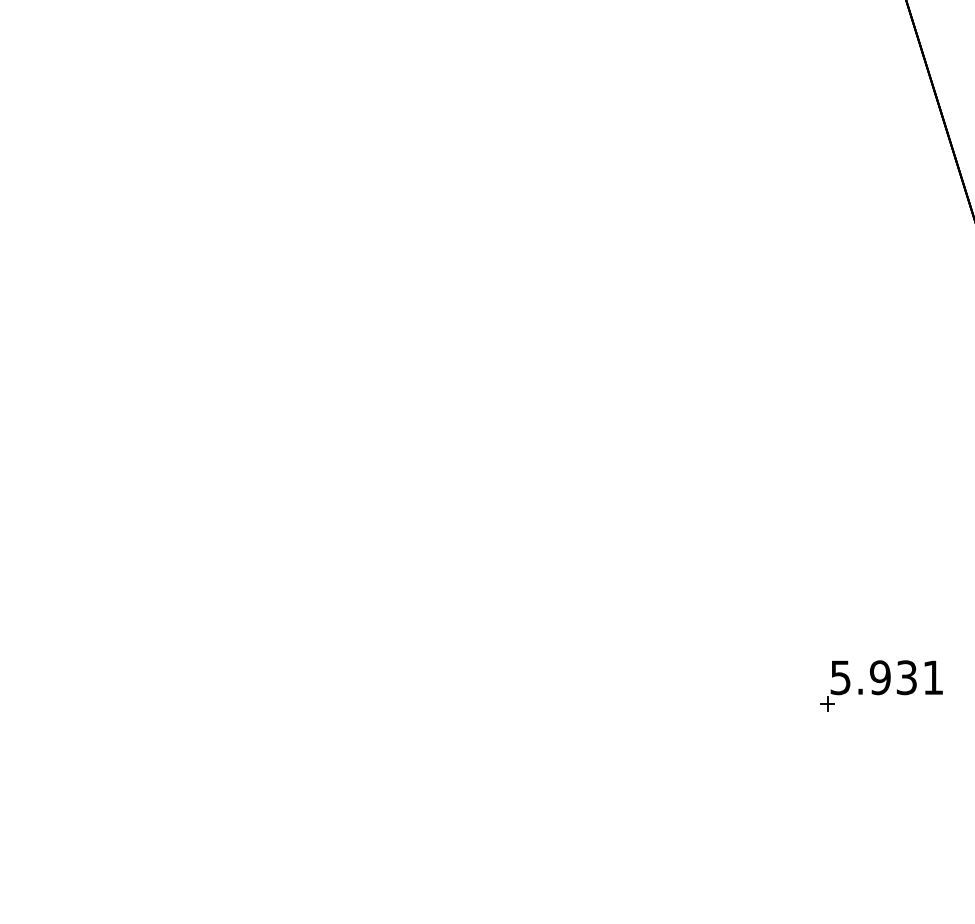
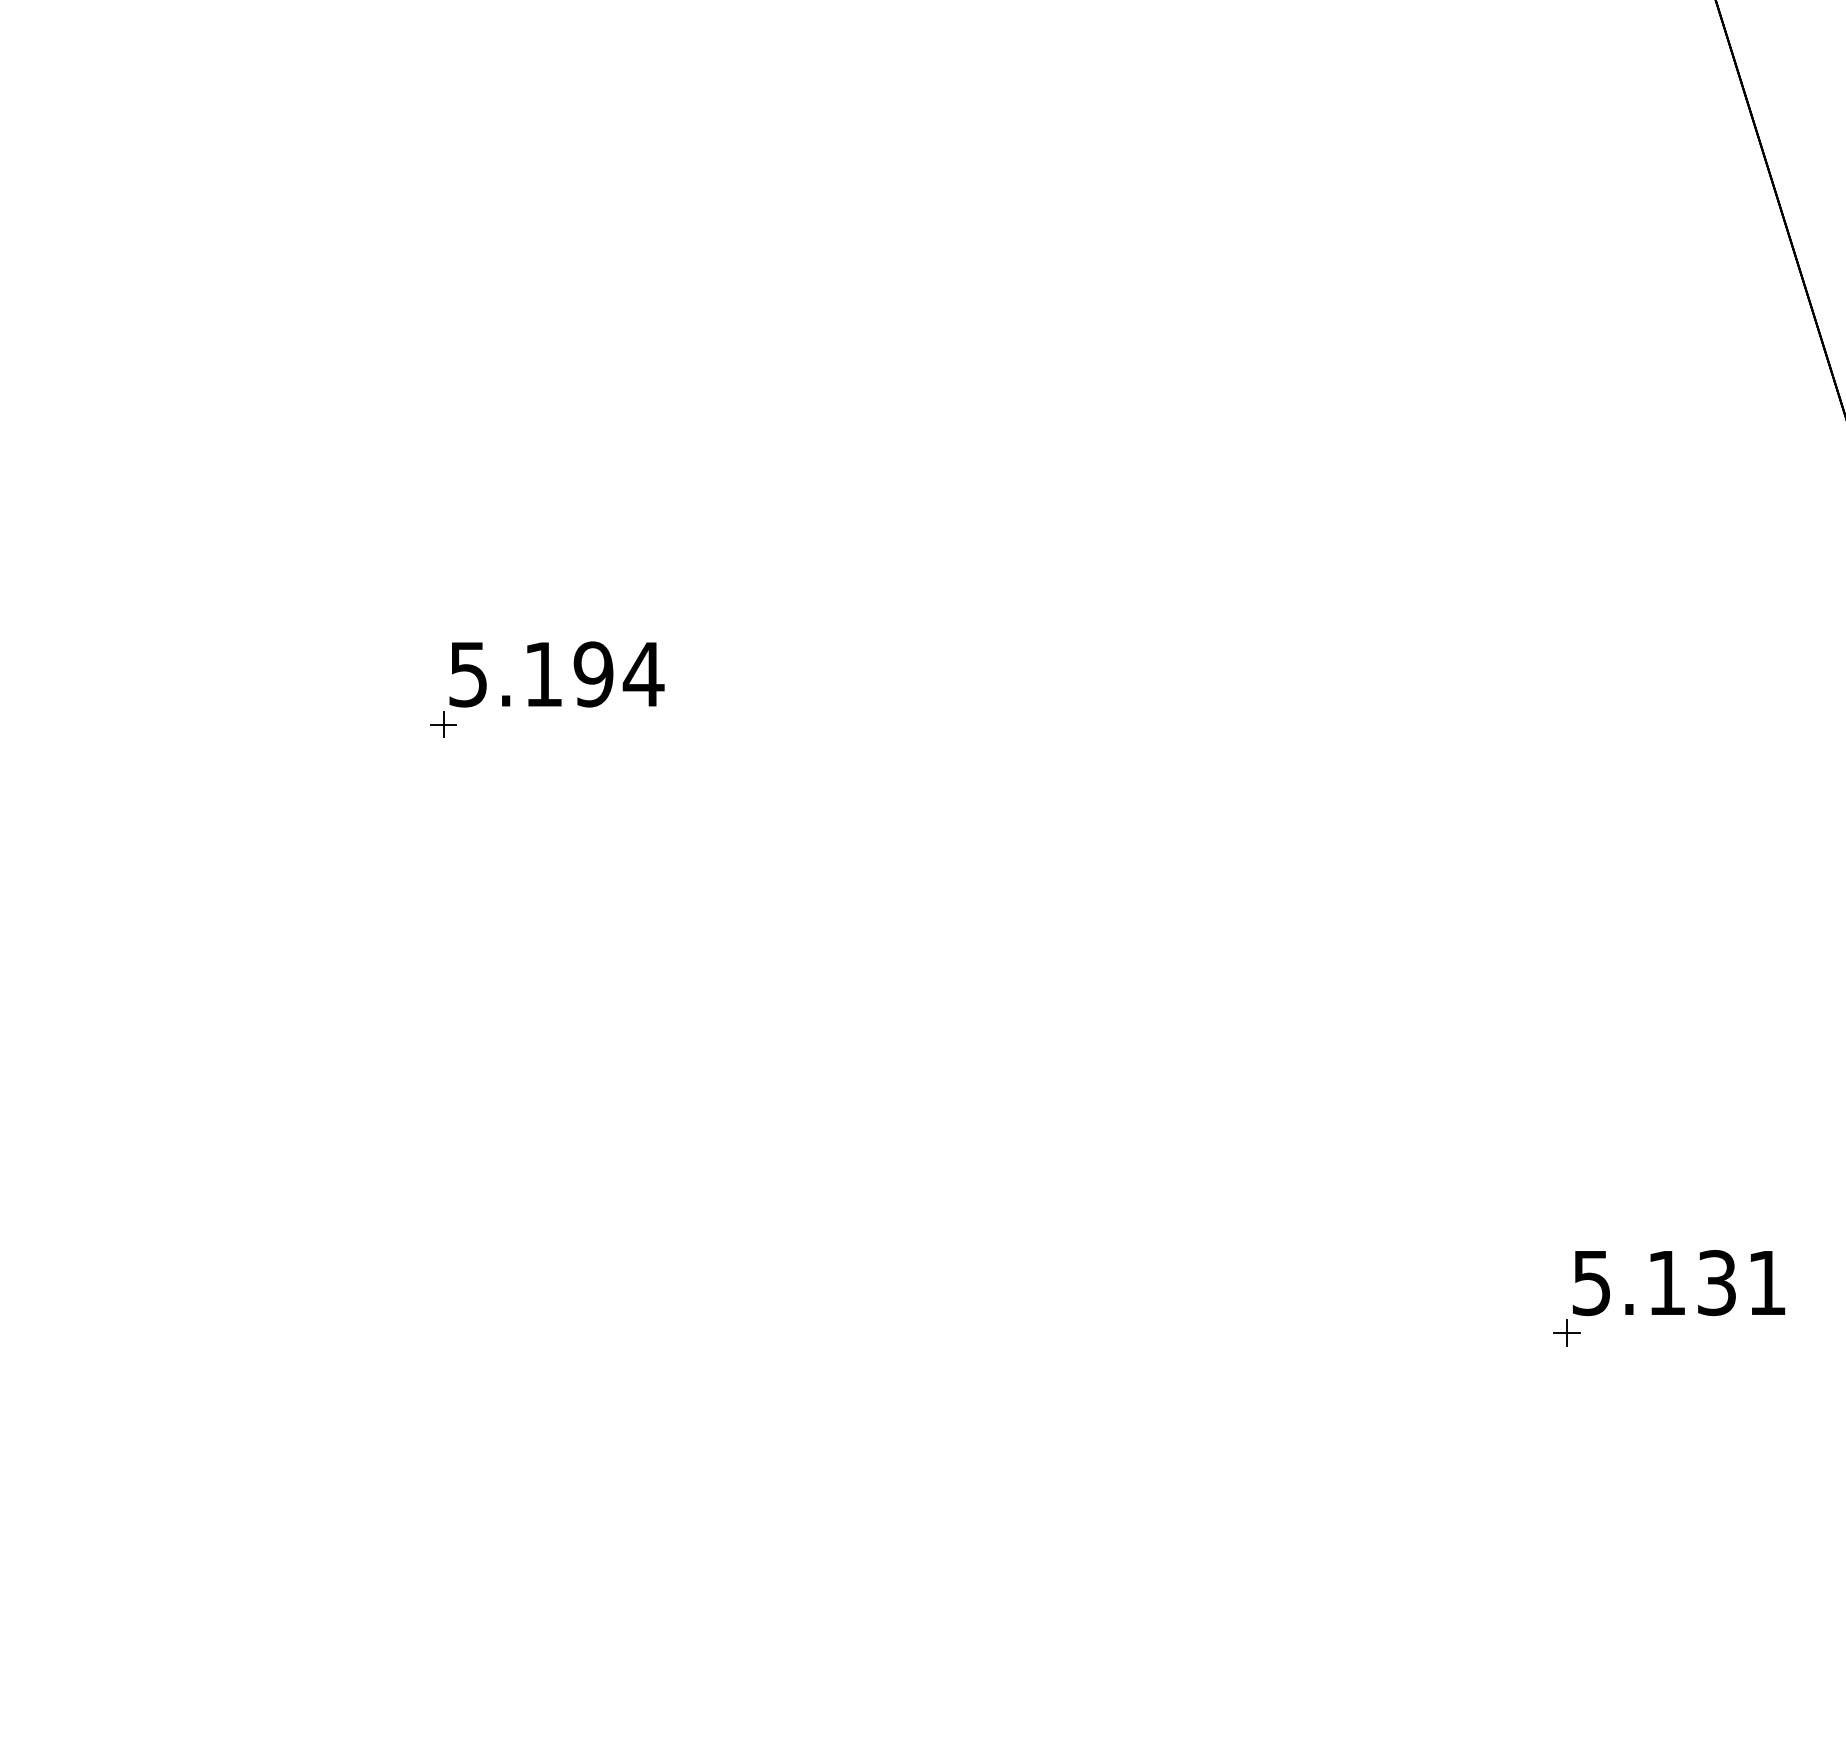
part: (288, 364) -> (546, 689), added
text: (879, 677) -> (1665, 1282), 5.931 -> 5.131

